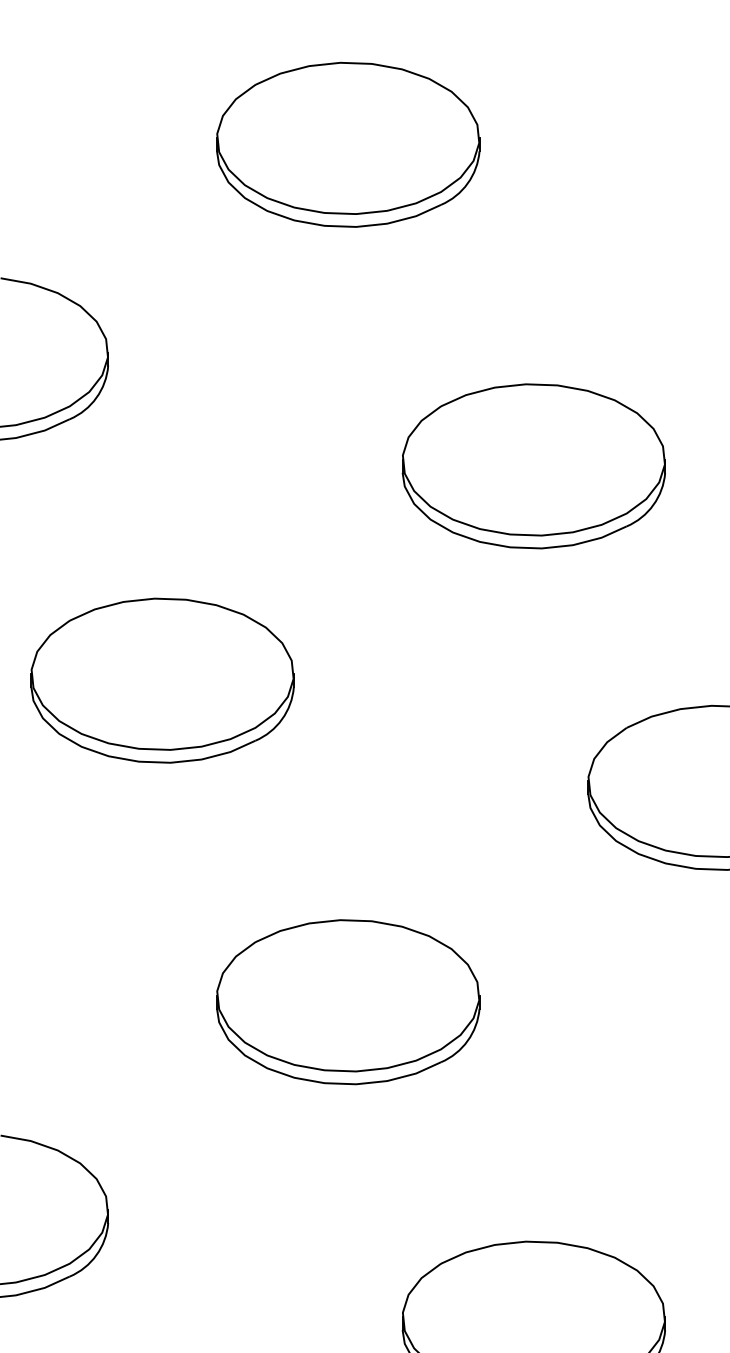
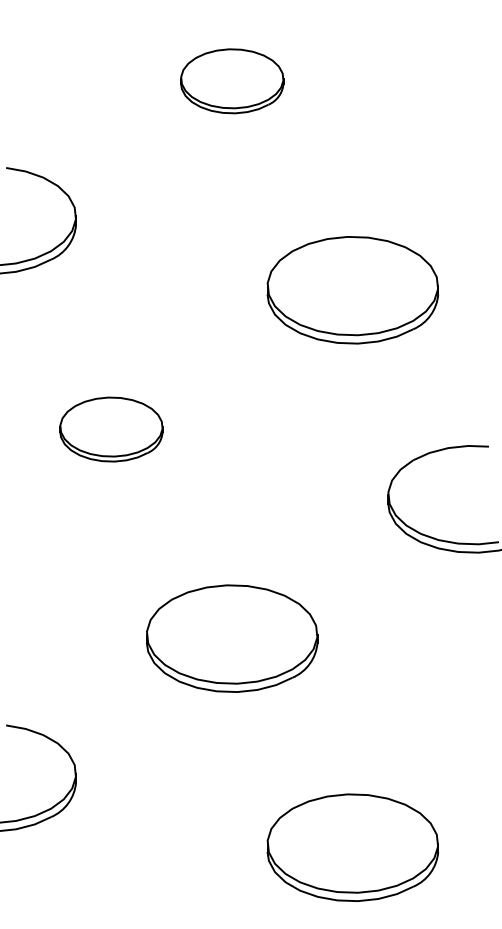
part: (348, 145) -> (232, 81), size x0.6
part: (162, 680) -> (111, 429), size x0.6

